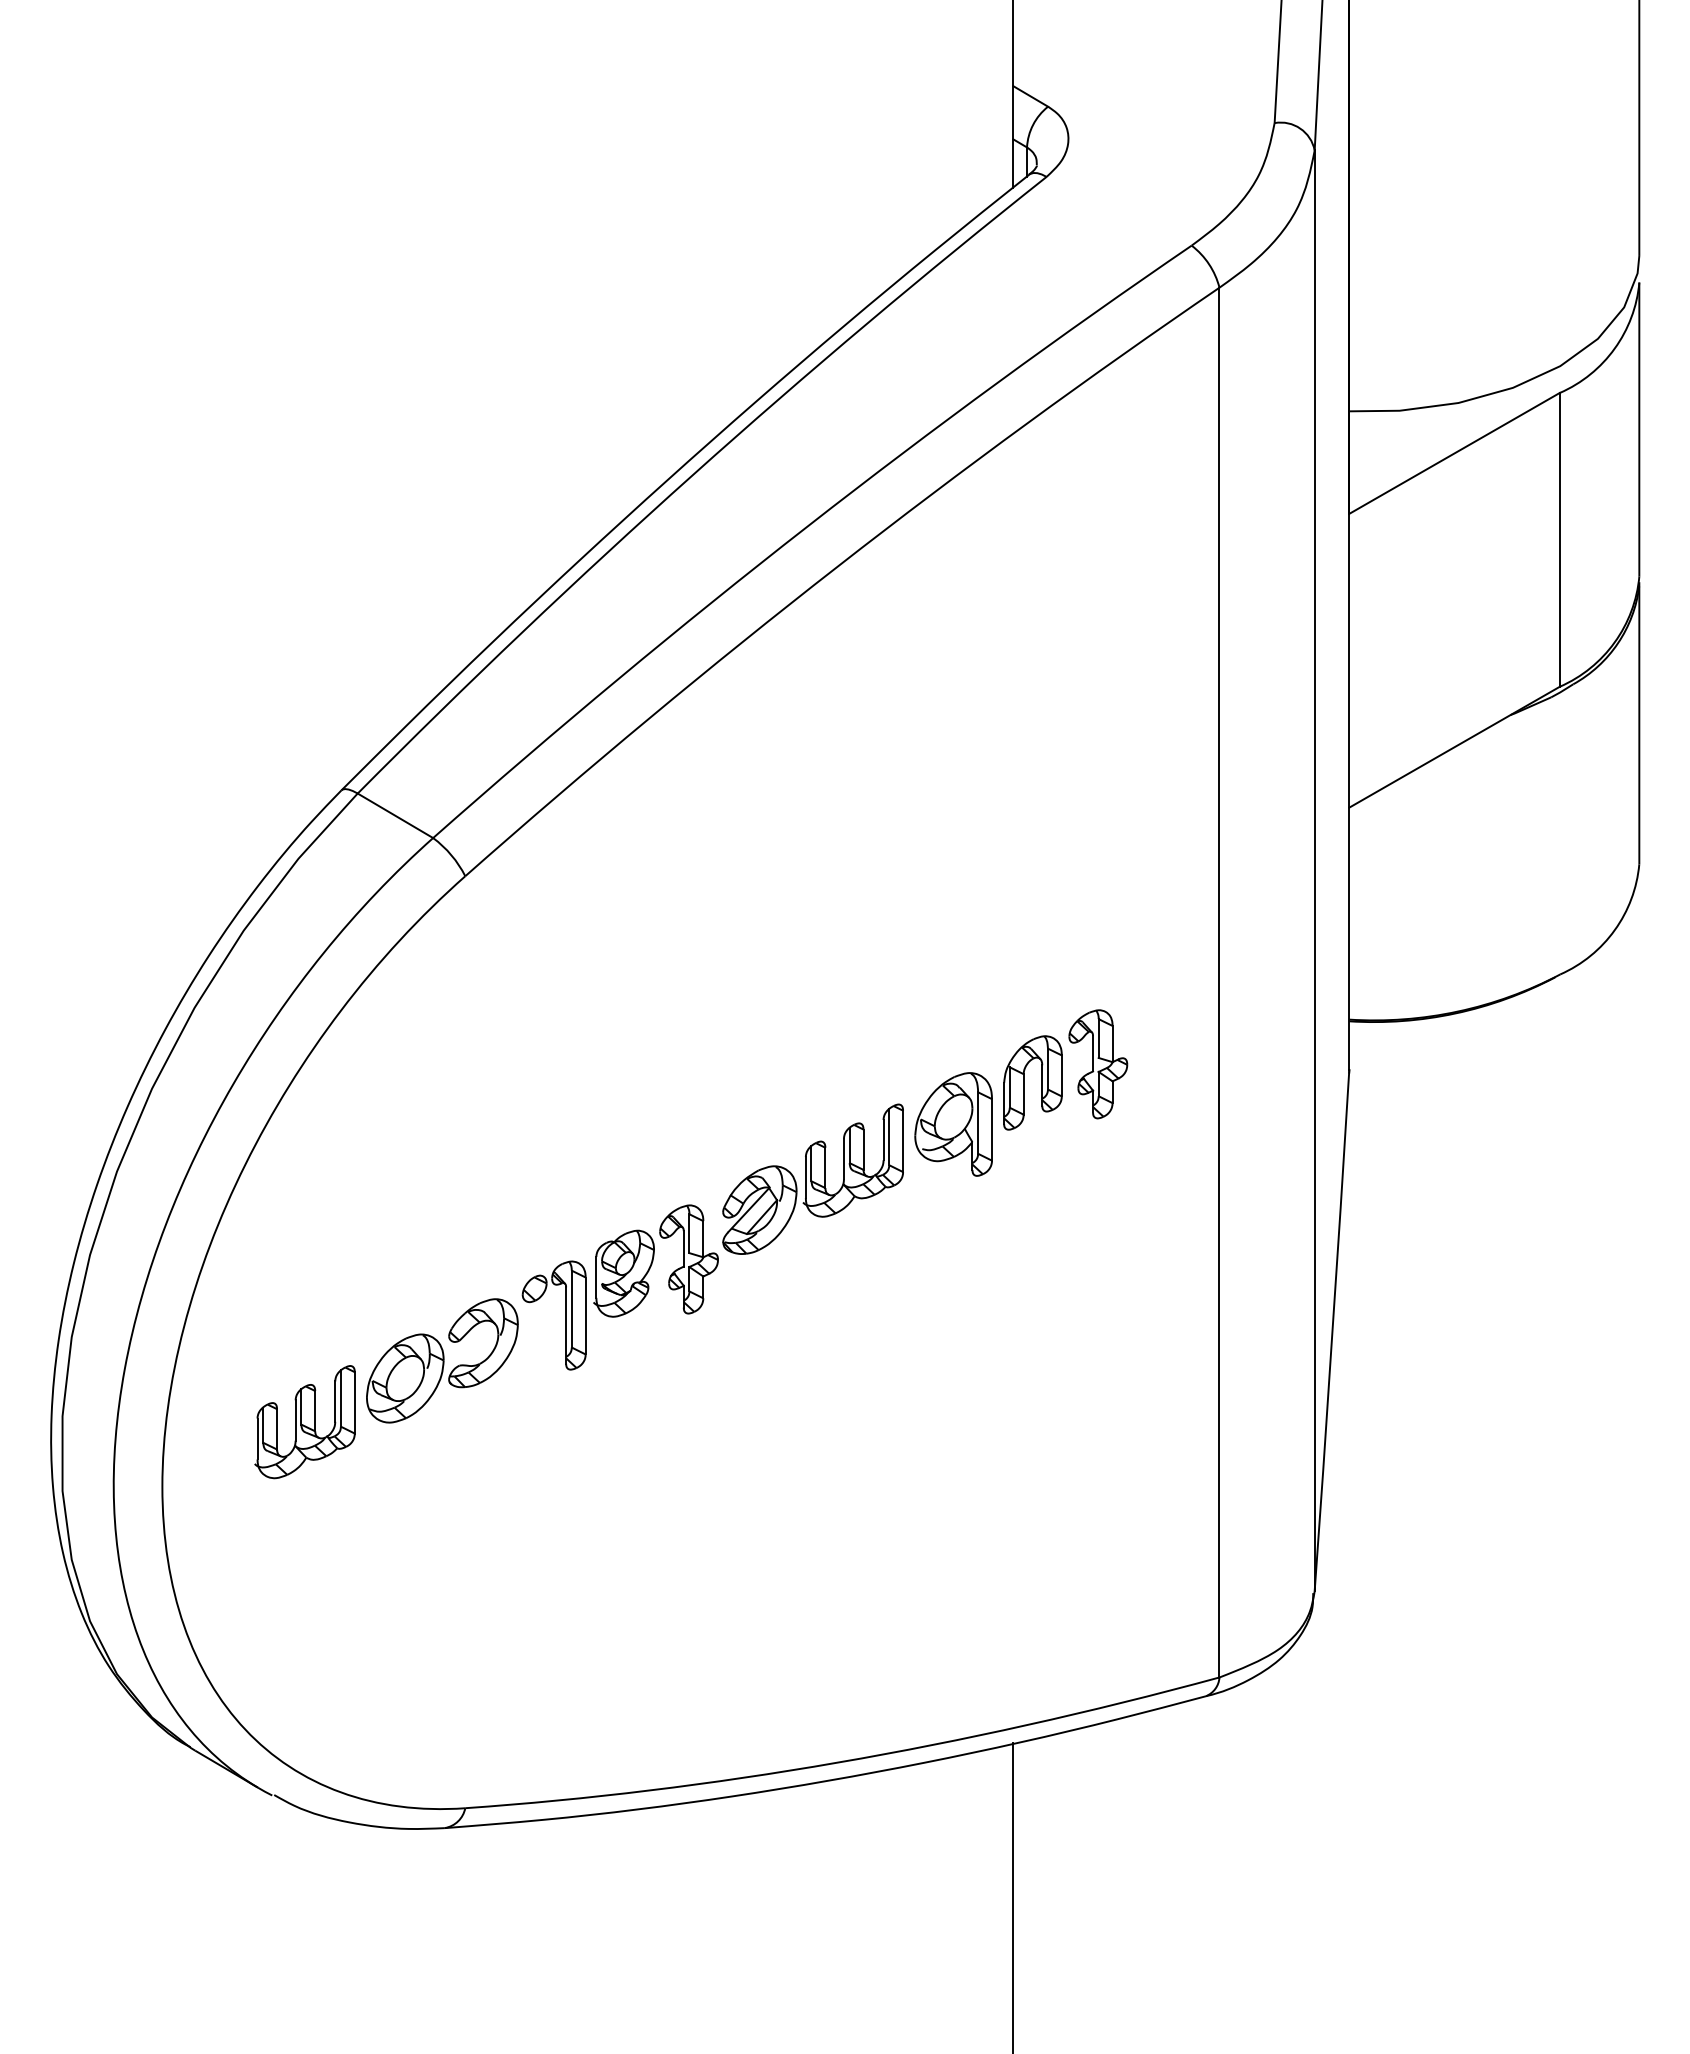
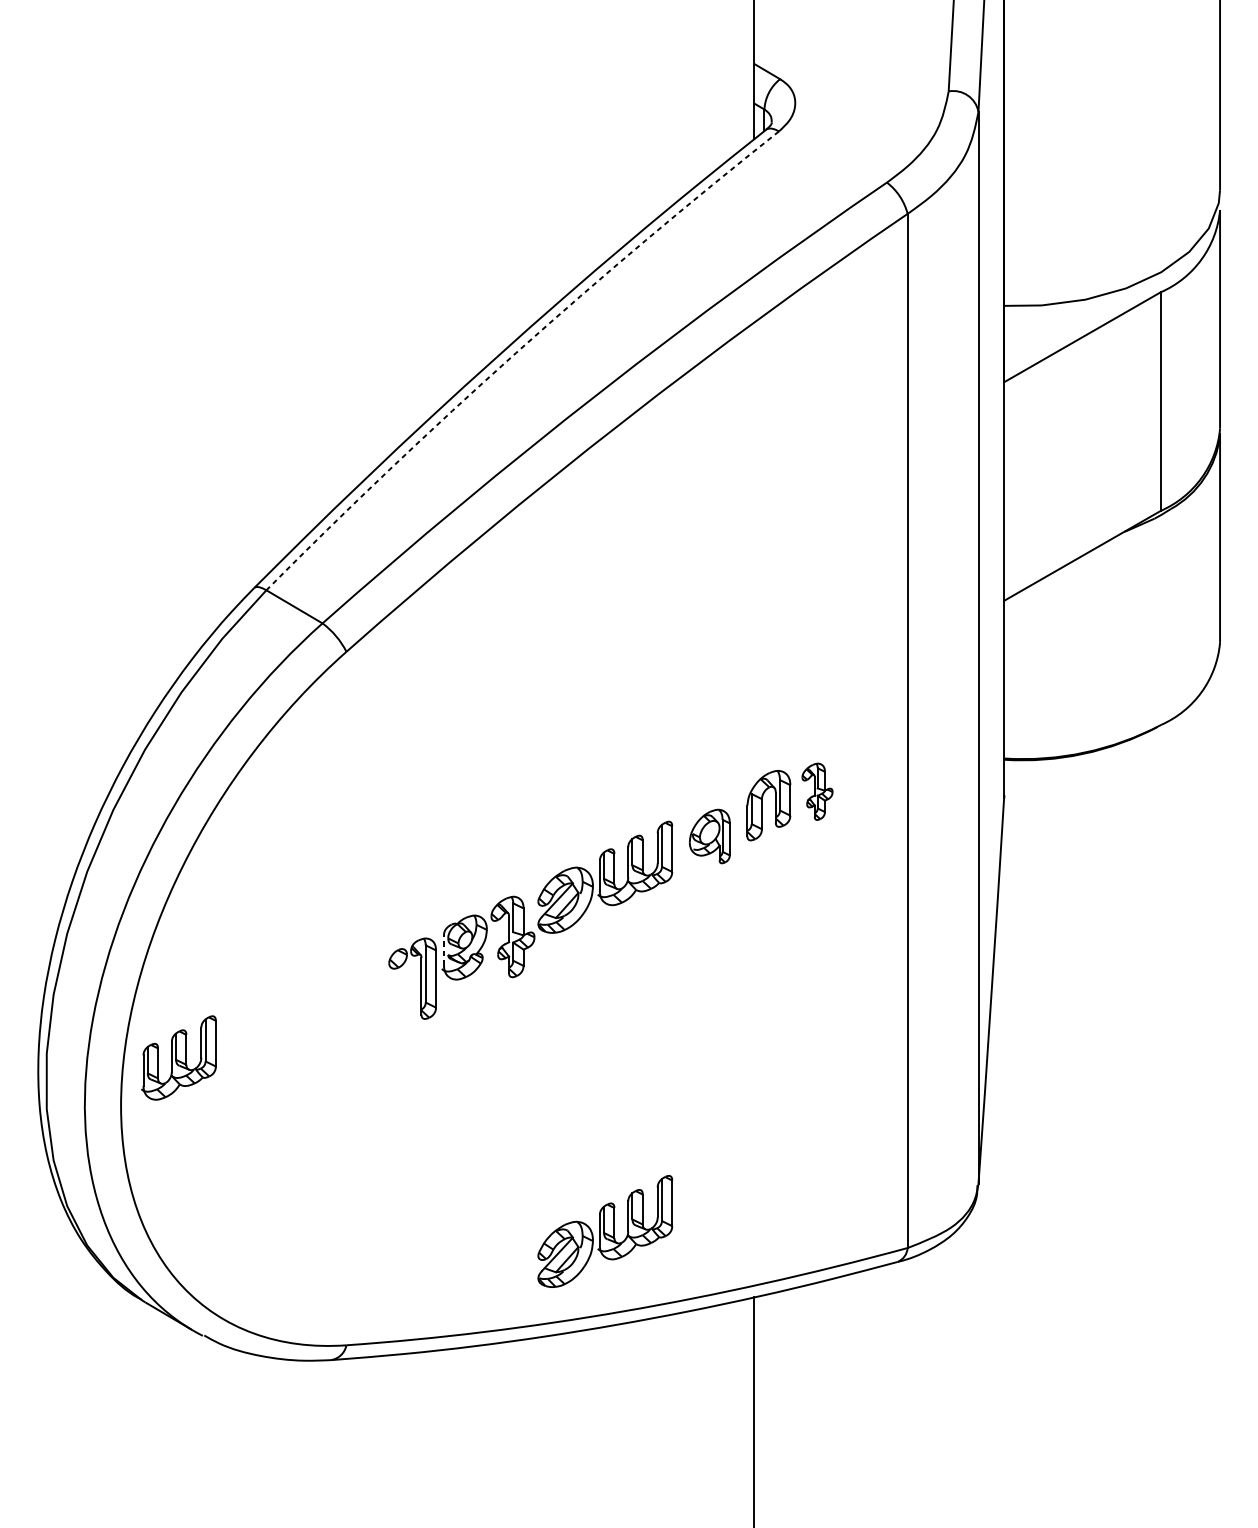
arc: (693, 474) -> (516, 352), solid -> dashed
part: (1098, 1064) -> (817, 791), size x0.7
part: (953, 1124) -> (709, 836), size x0.7
line: (596, 1276) -> (444, 949), solid -> dashed
part: (442, 1360) -> (329, 1012), removed
part: (304, 1422) -> (178, 1058), moved
part: (812, 1654) -> (604, 1230), added

